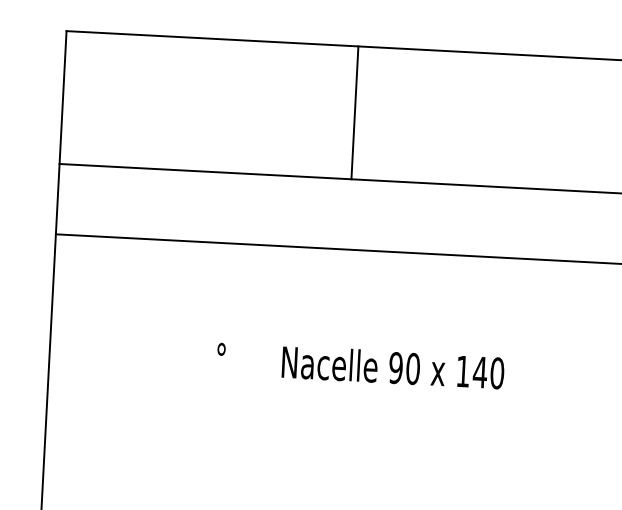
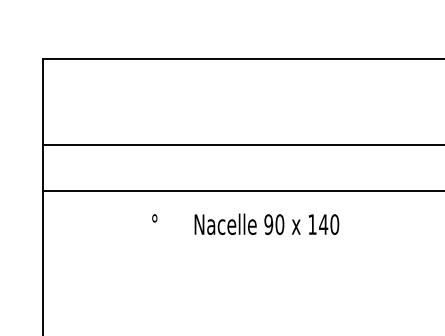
line: (355, 111) -> (233, 101), removed
text: (360, 364) -> (245, 223), moved

